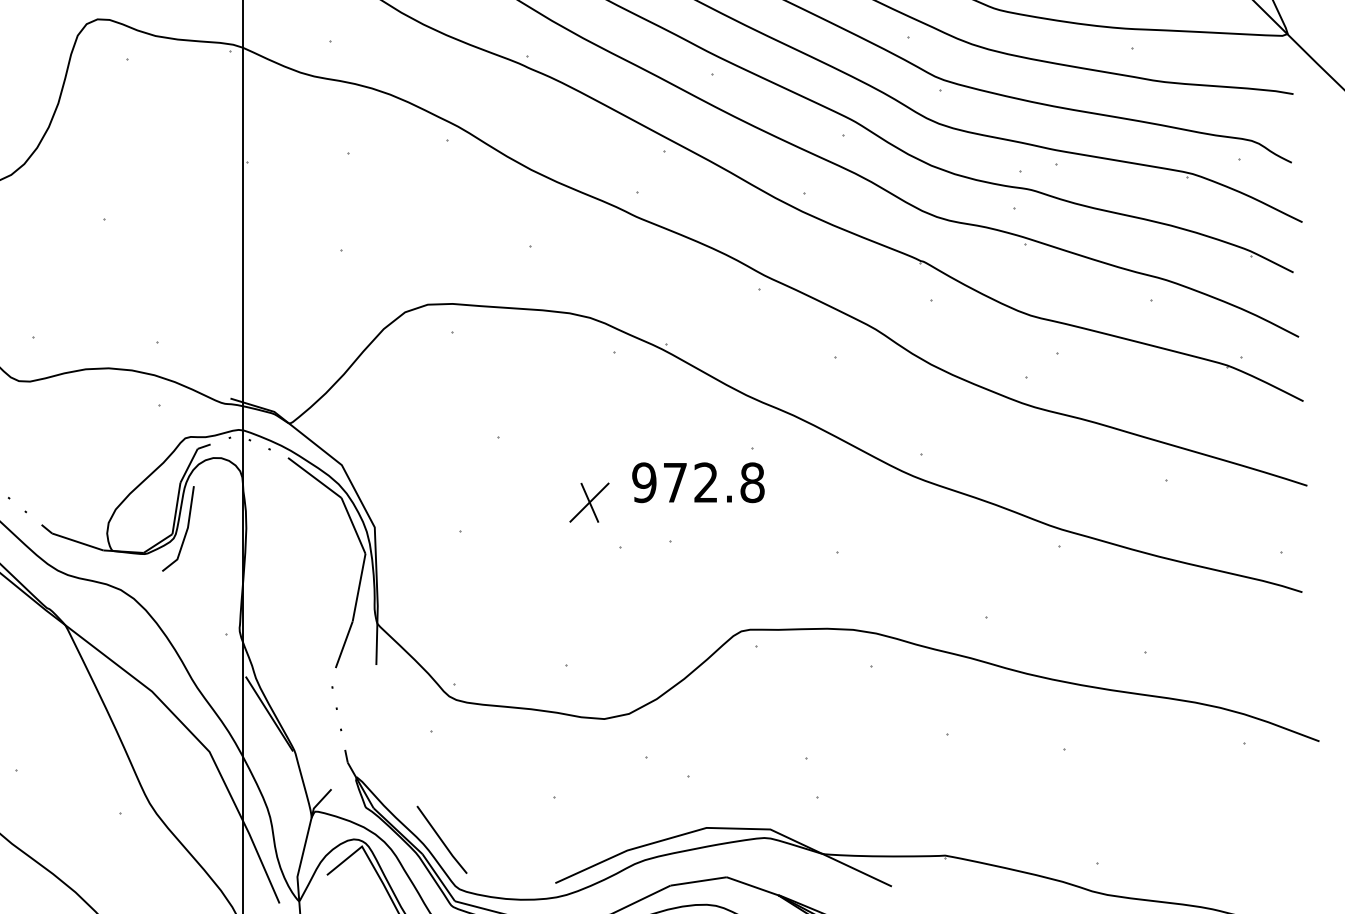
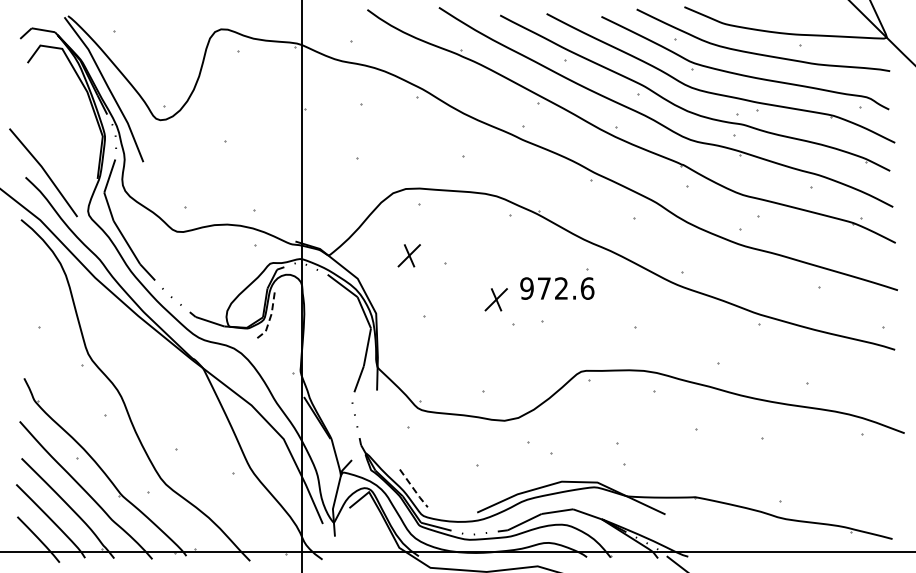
part: (432, 423) -> (408, 255), added
text: (752, 482) -> (587, 288), 972.8 -> 972.6
line: (185, 532) -> (270, 316), solid -> dashed
line: (443, 841) -> (414, 489), solid -> dashed

